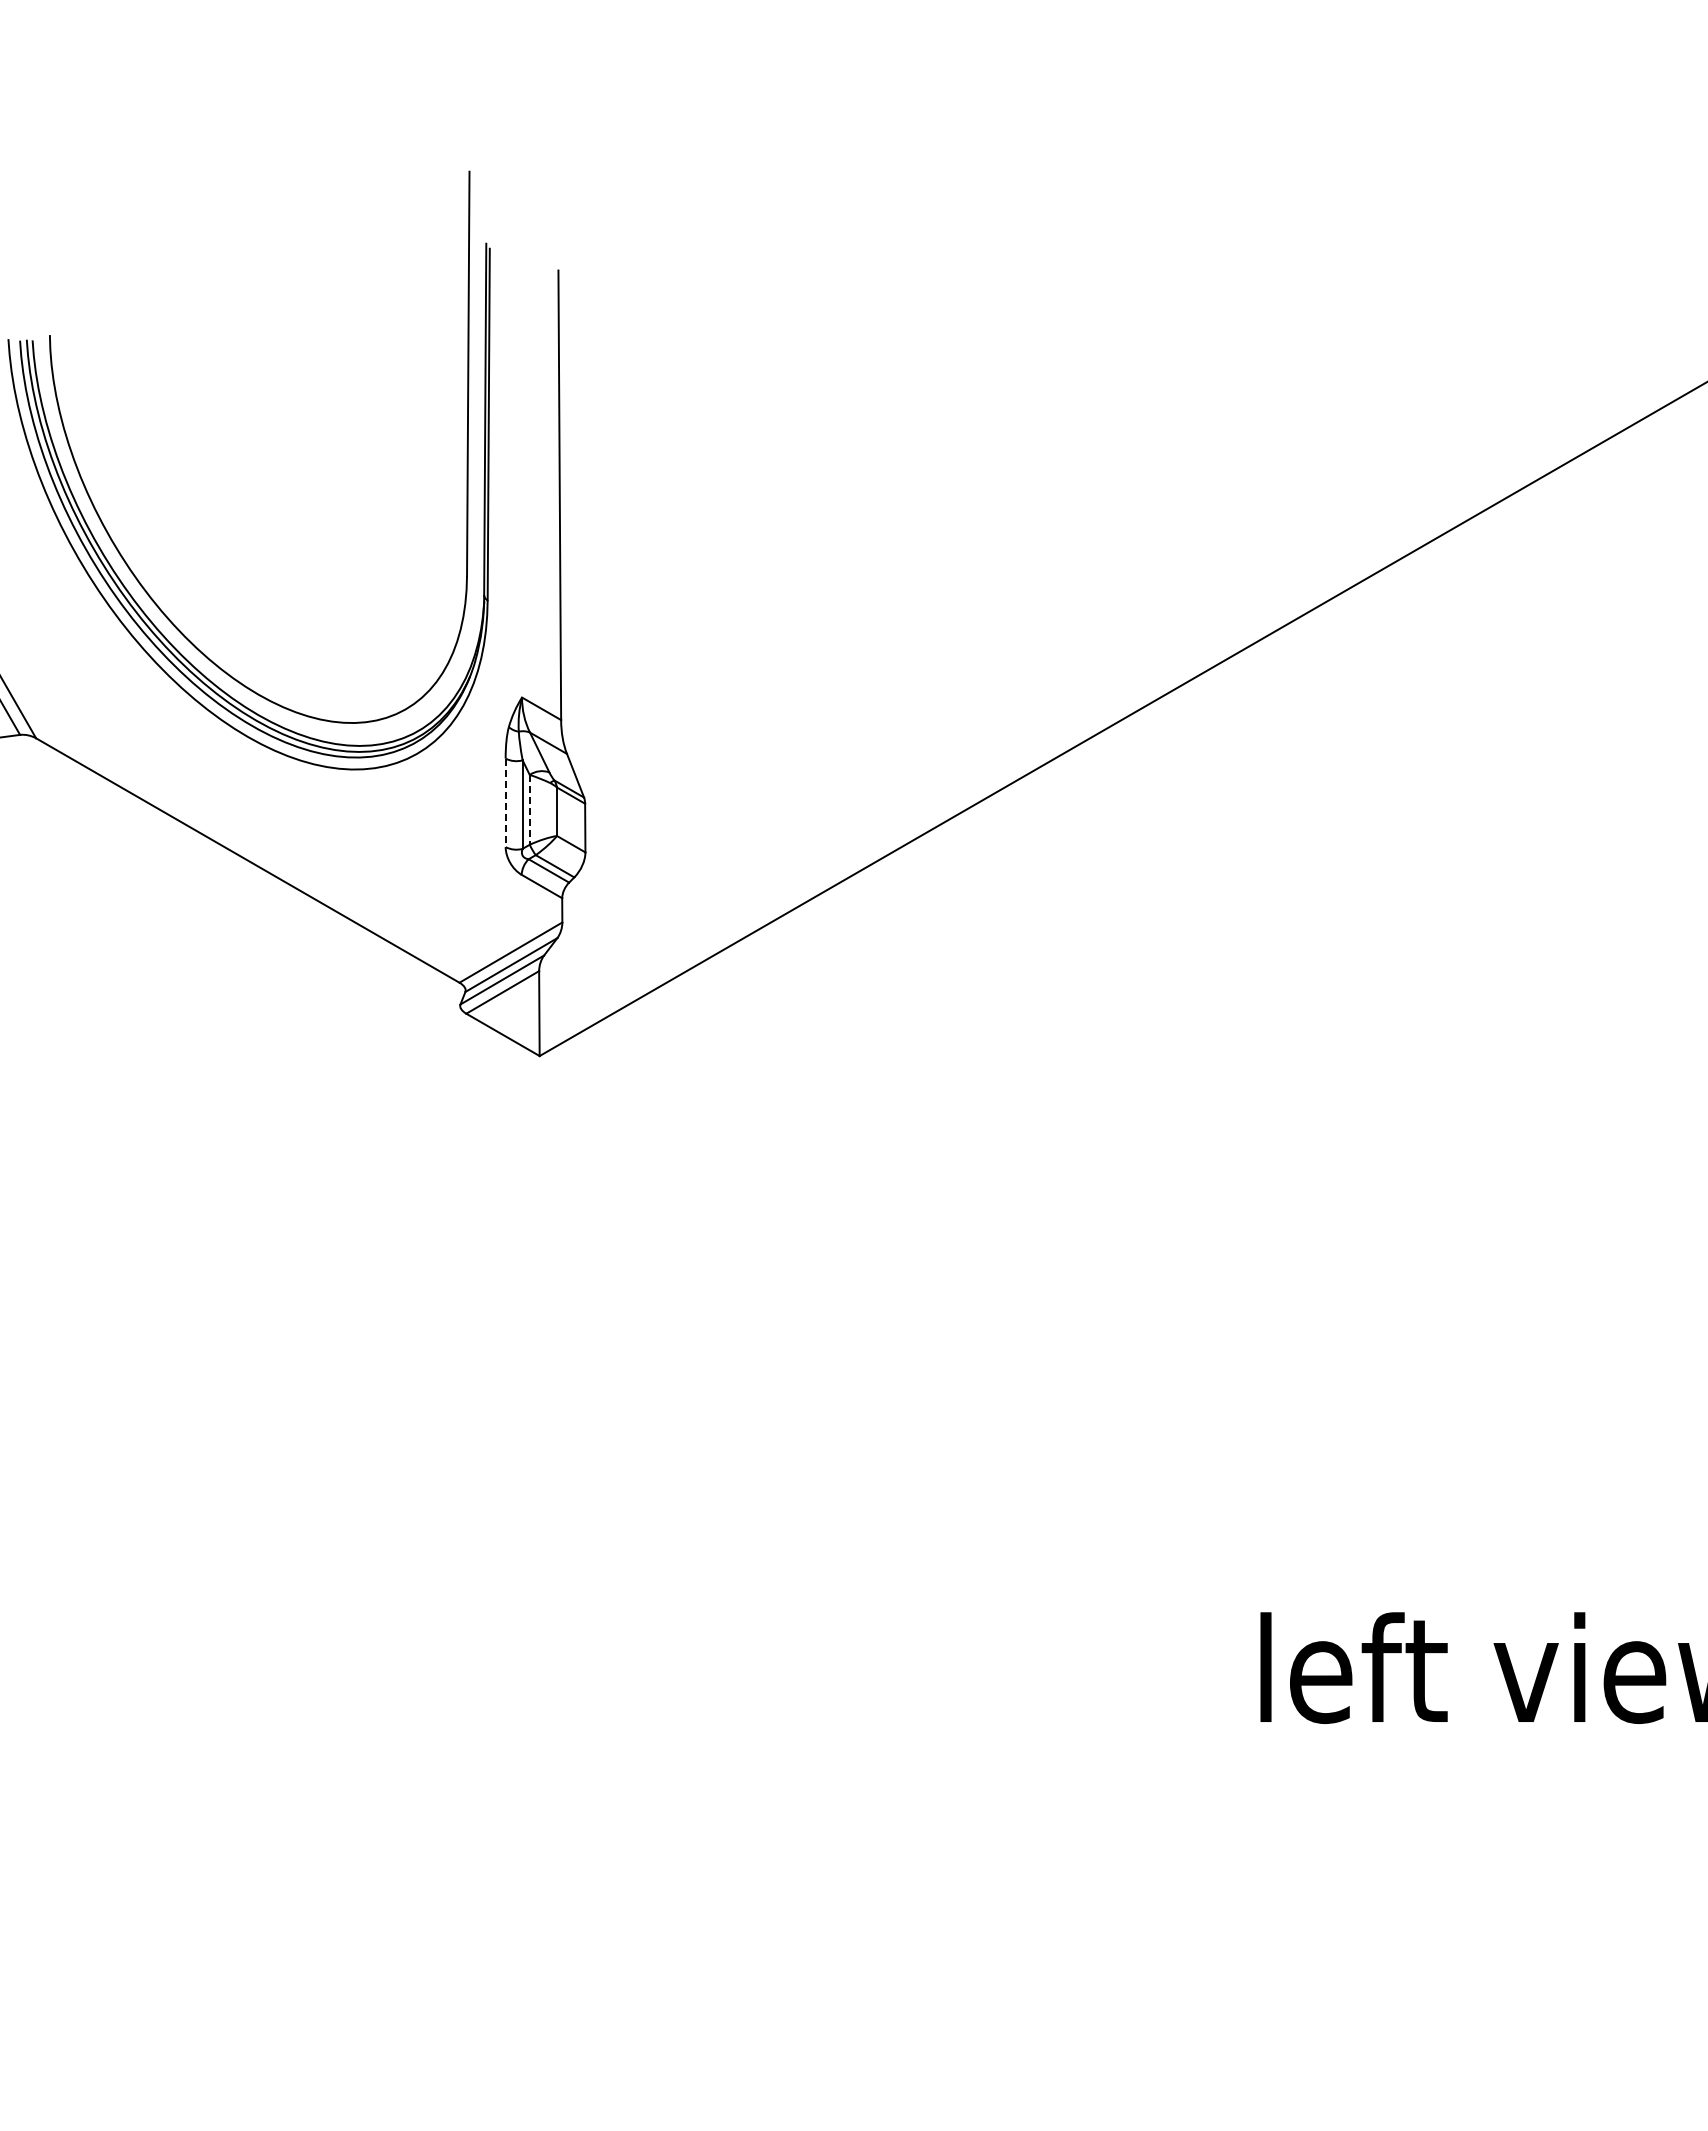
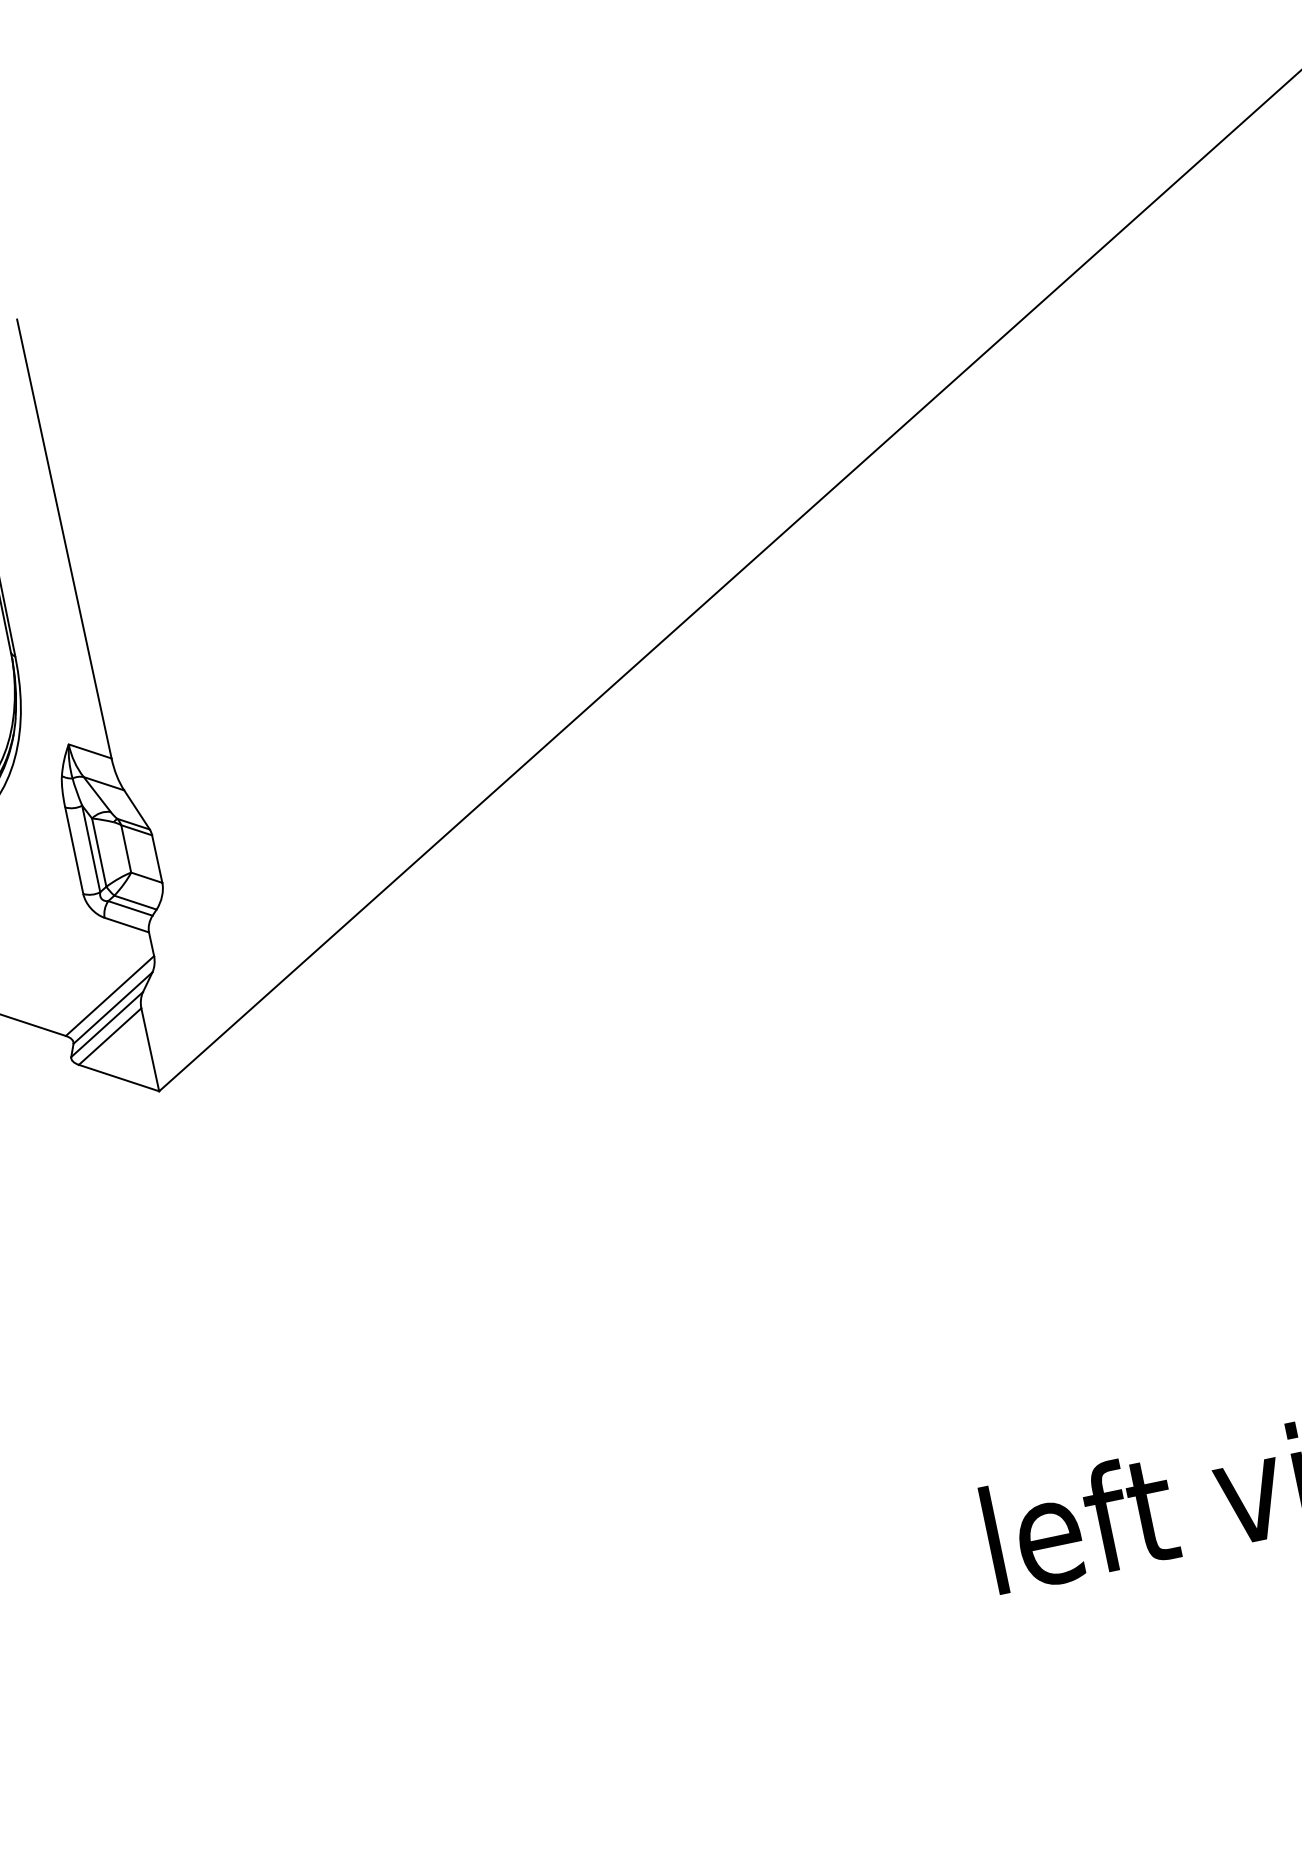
line: (505, 803) -> (74, 851), dashed -> solid
line: (529, 809) -> (98, 852), dashed -> solid

